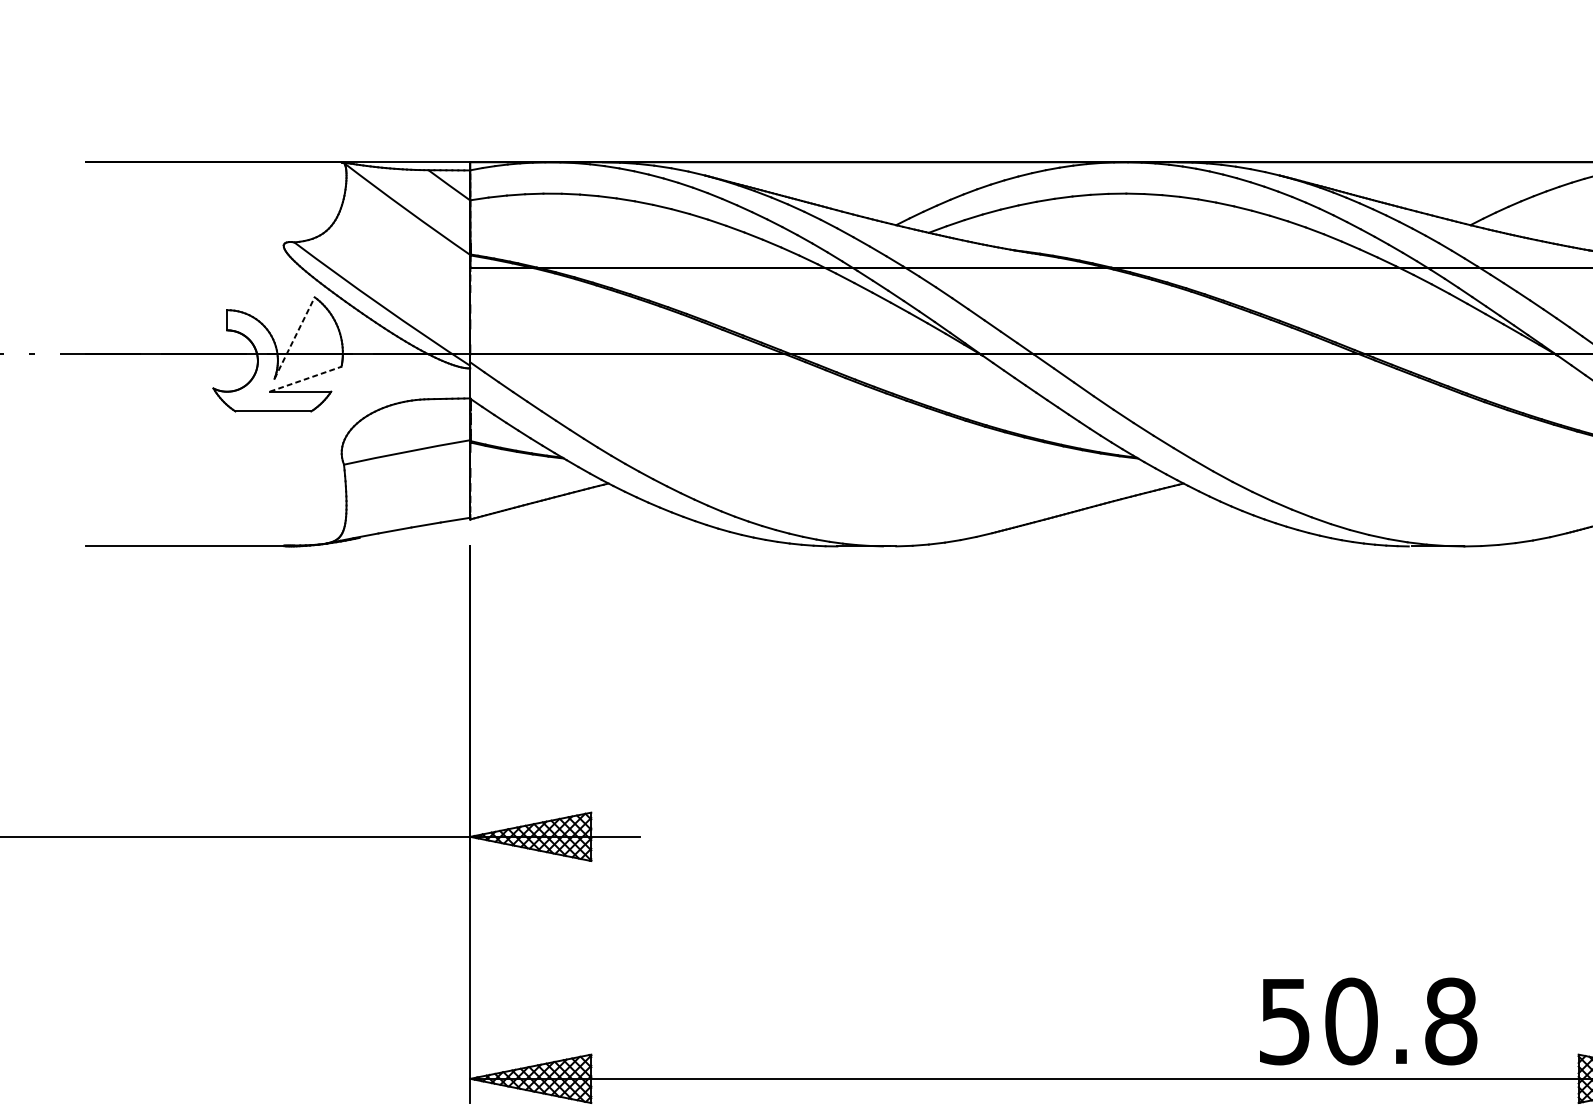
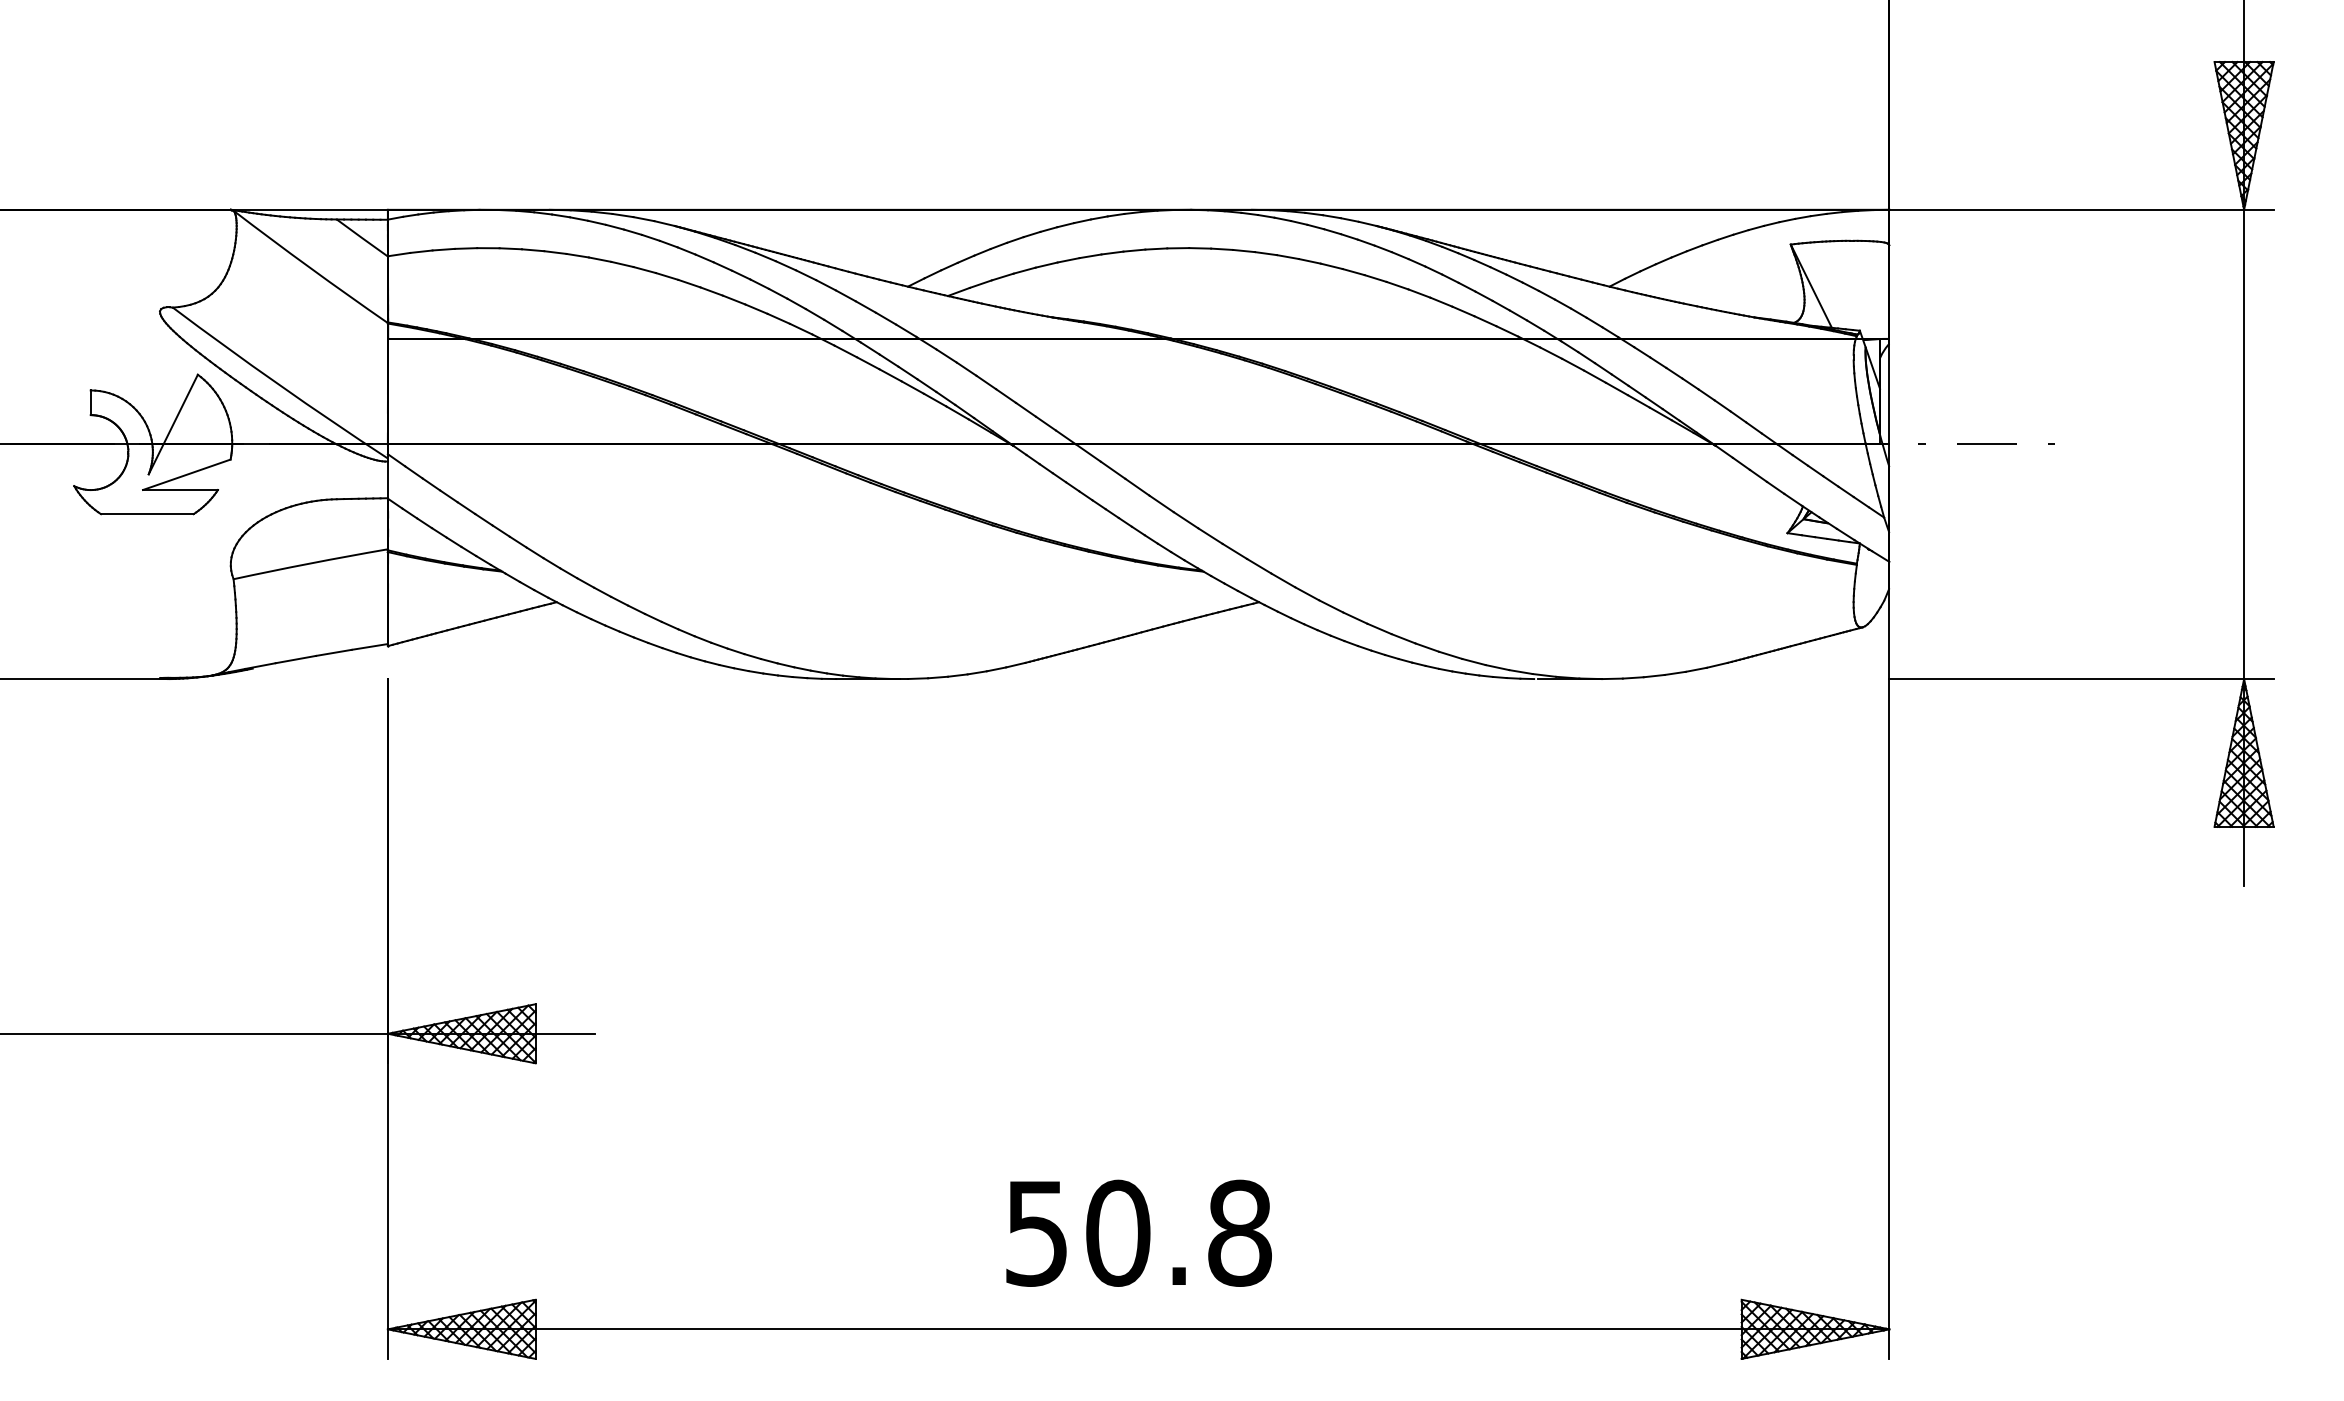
line: (294, 338) -> (173, 424), dashed -> solid
line: (306, 378) -> (187, 474), dashed -> solid
text: (1368, 1020) -> (1138, 1232), moved

